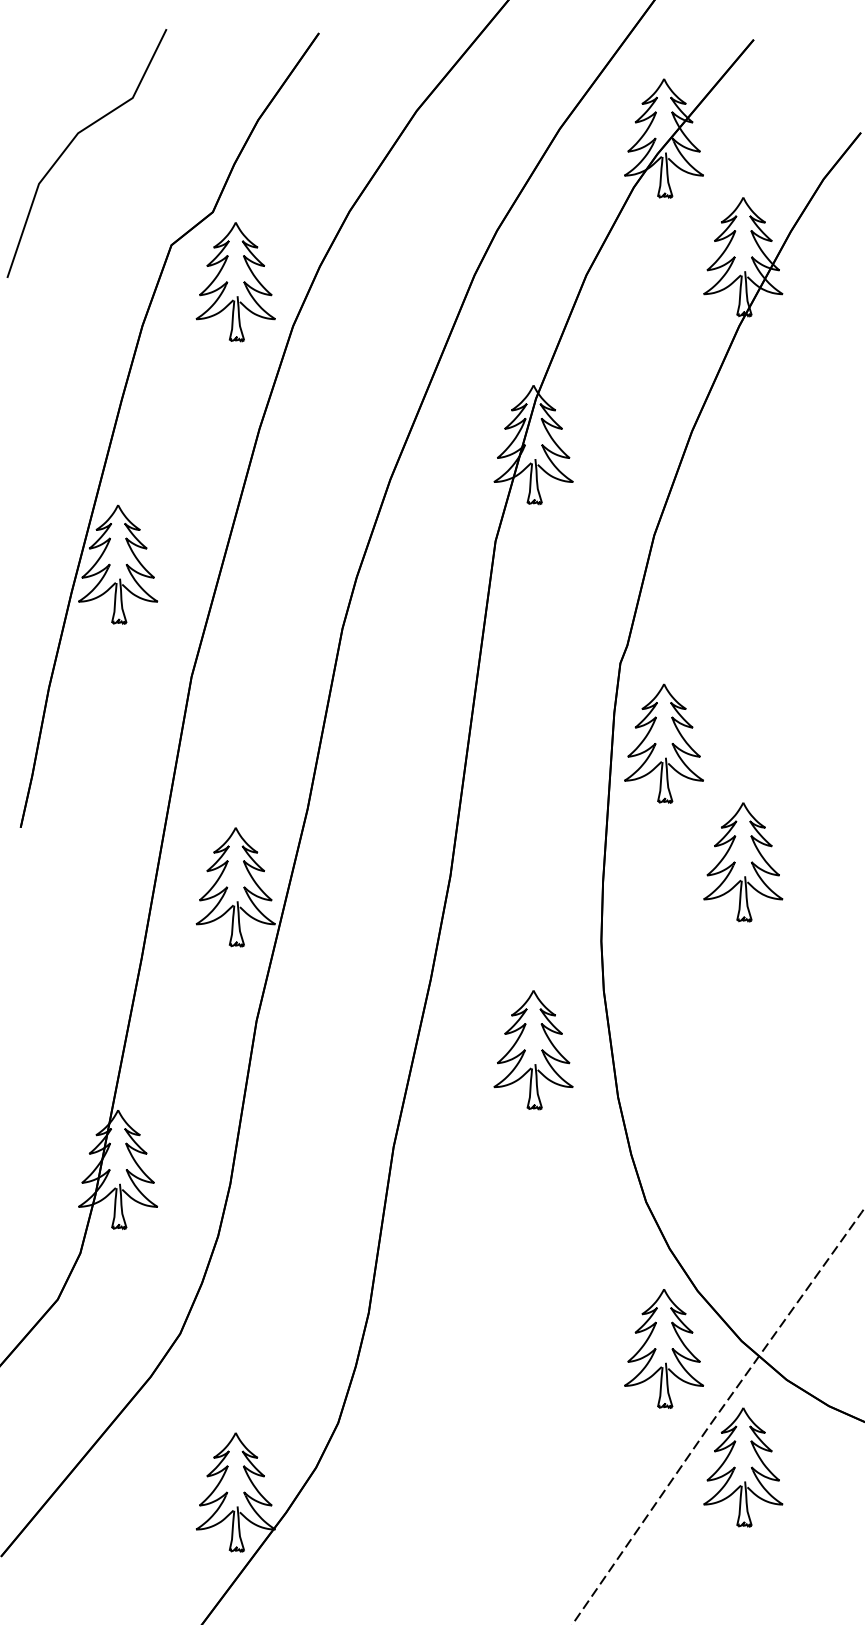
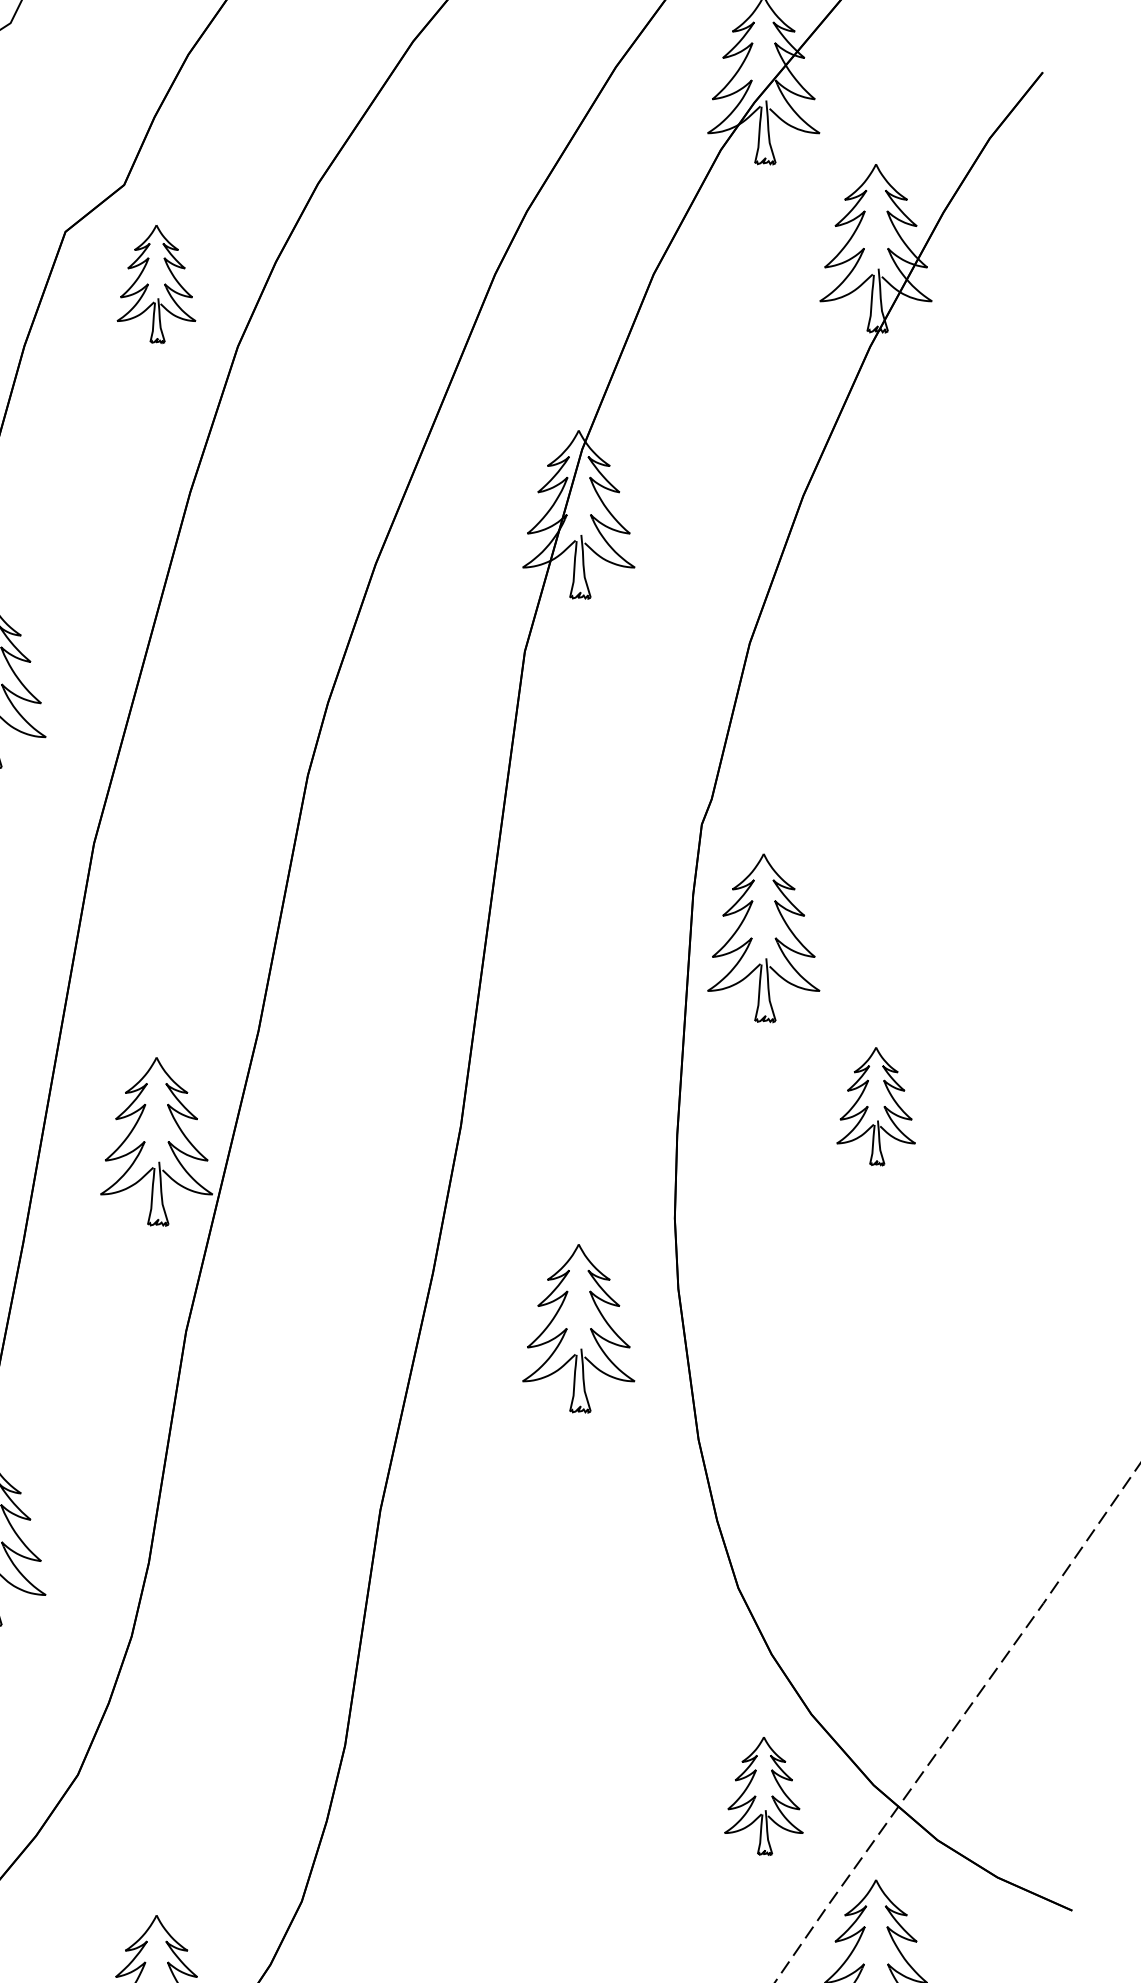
part: (235, 282) -> (156, 284), size x0.7
part: (743, 862) -> (876, 1106), size x0.7
part: (533, 1050) -> (578, 1329), moved
part: (664, 1348) -> (764, 1795), size x0.7

